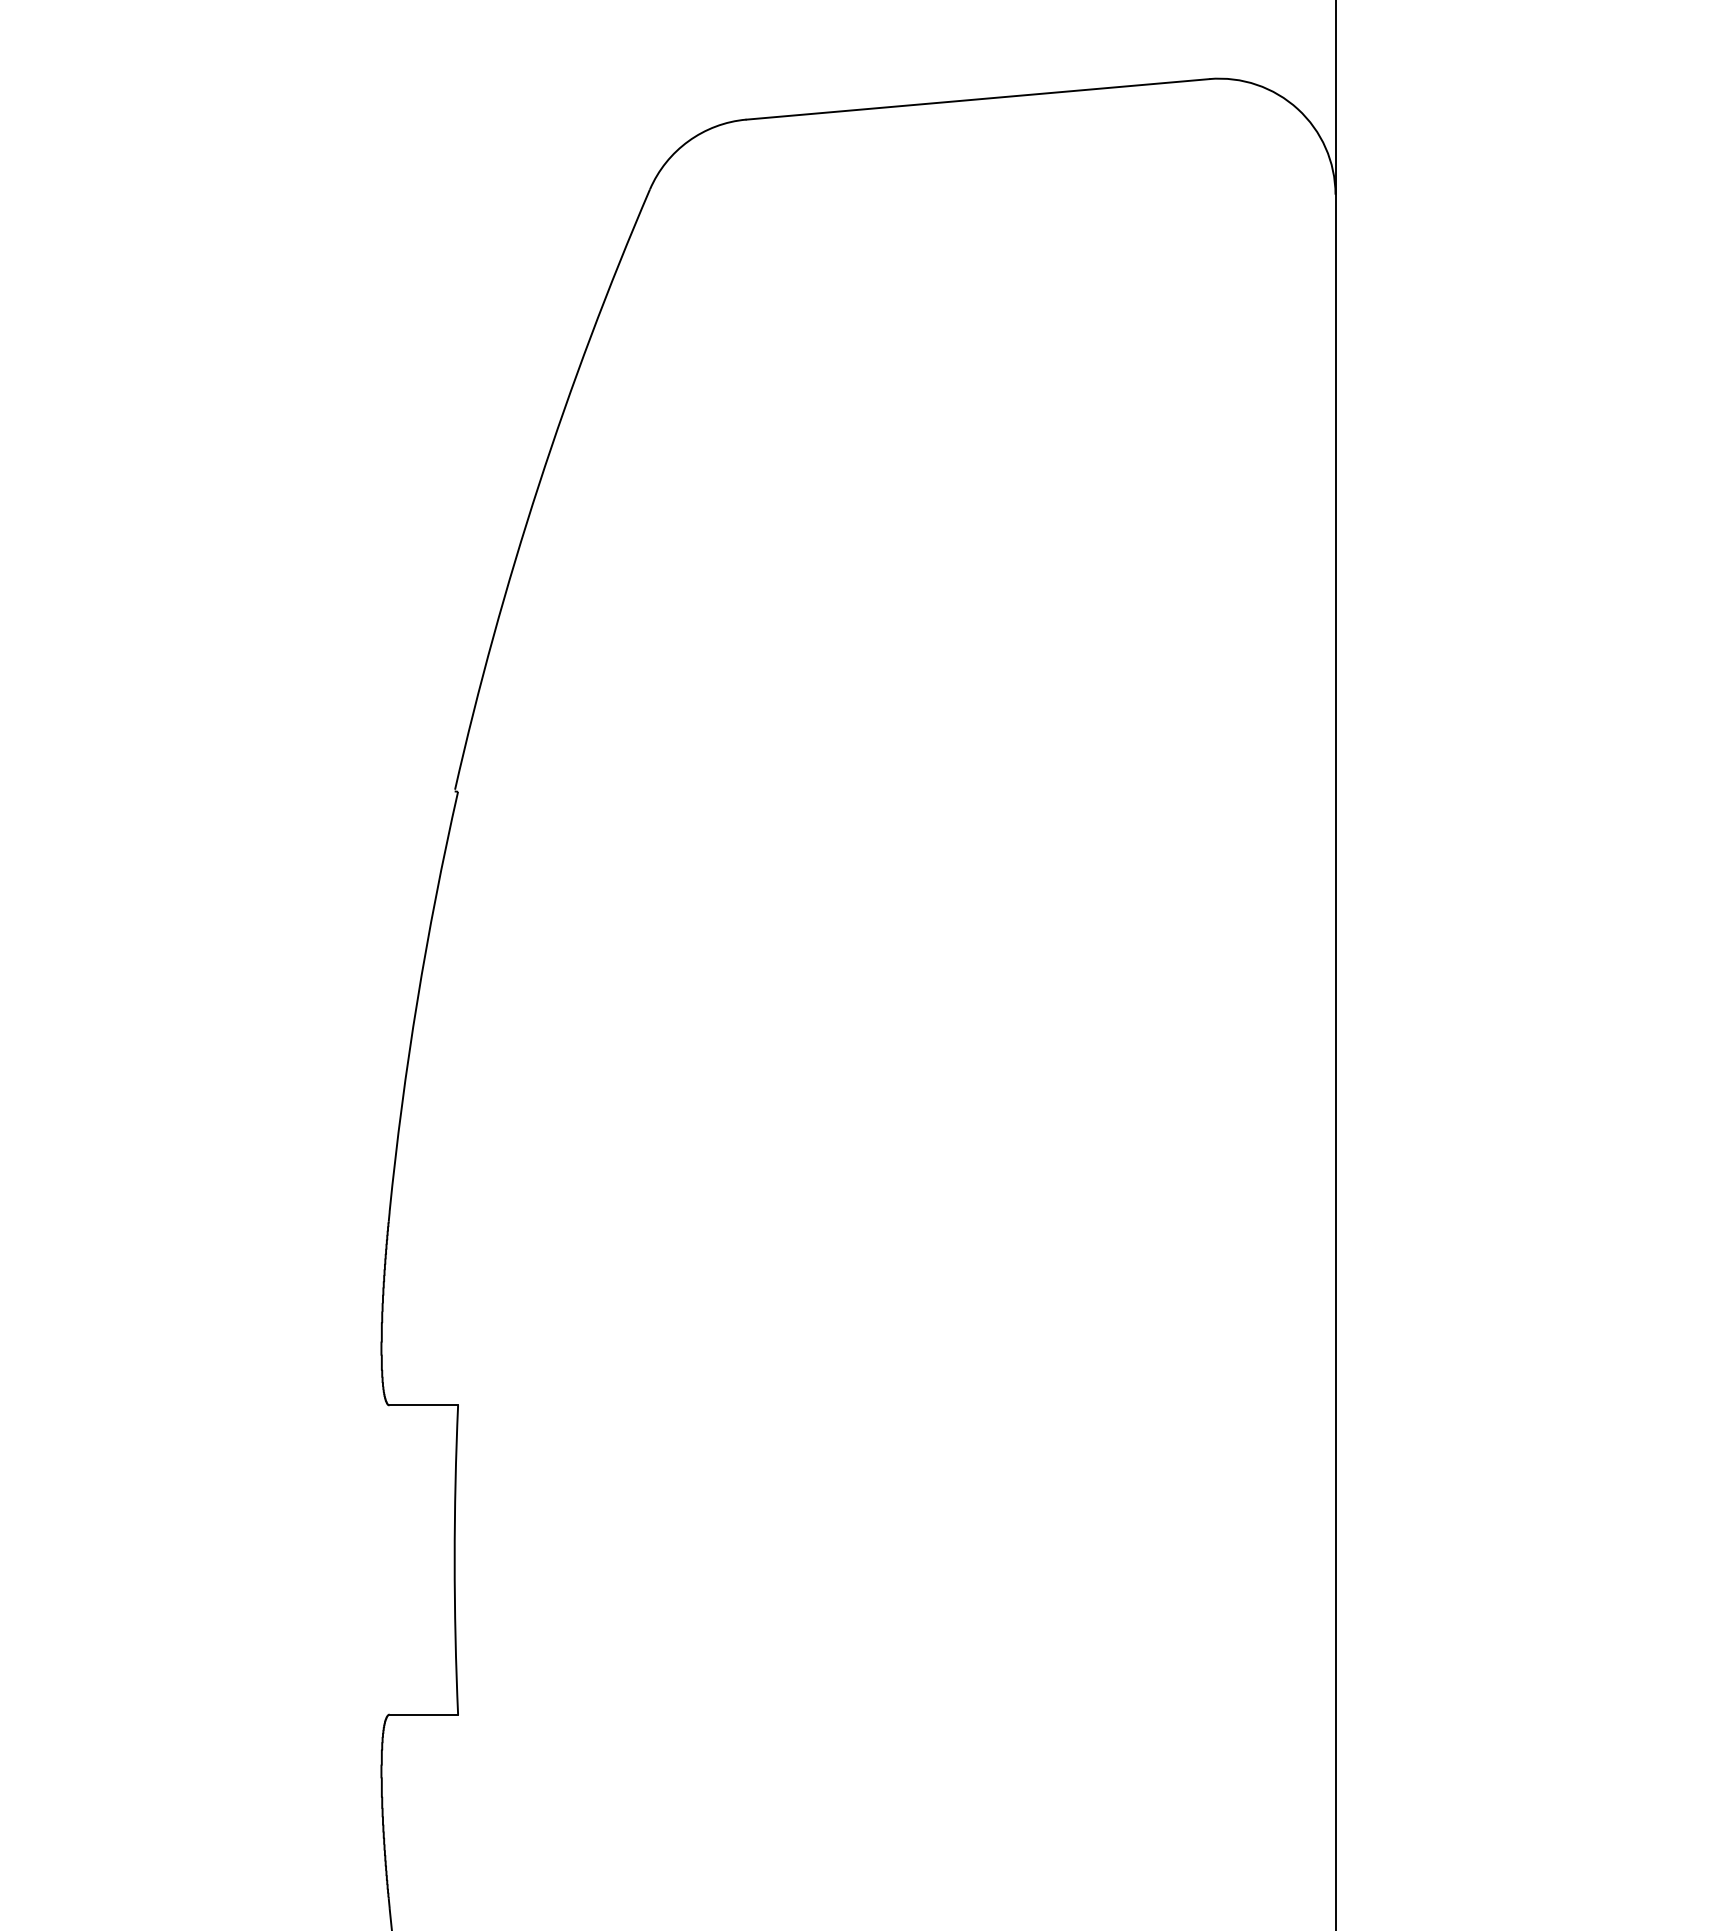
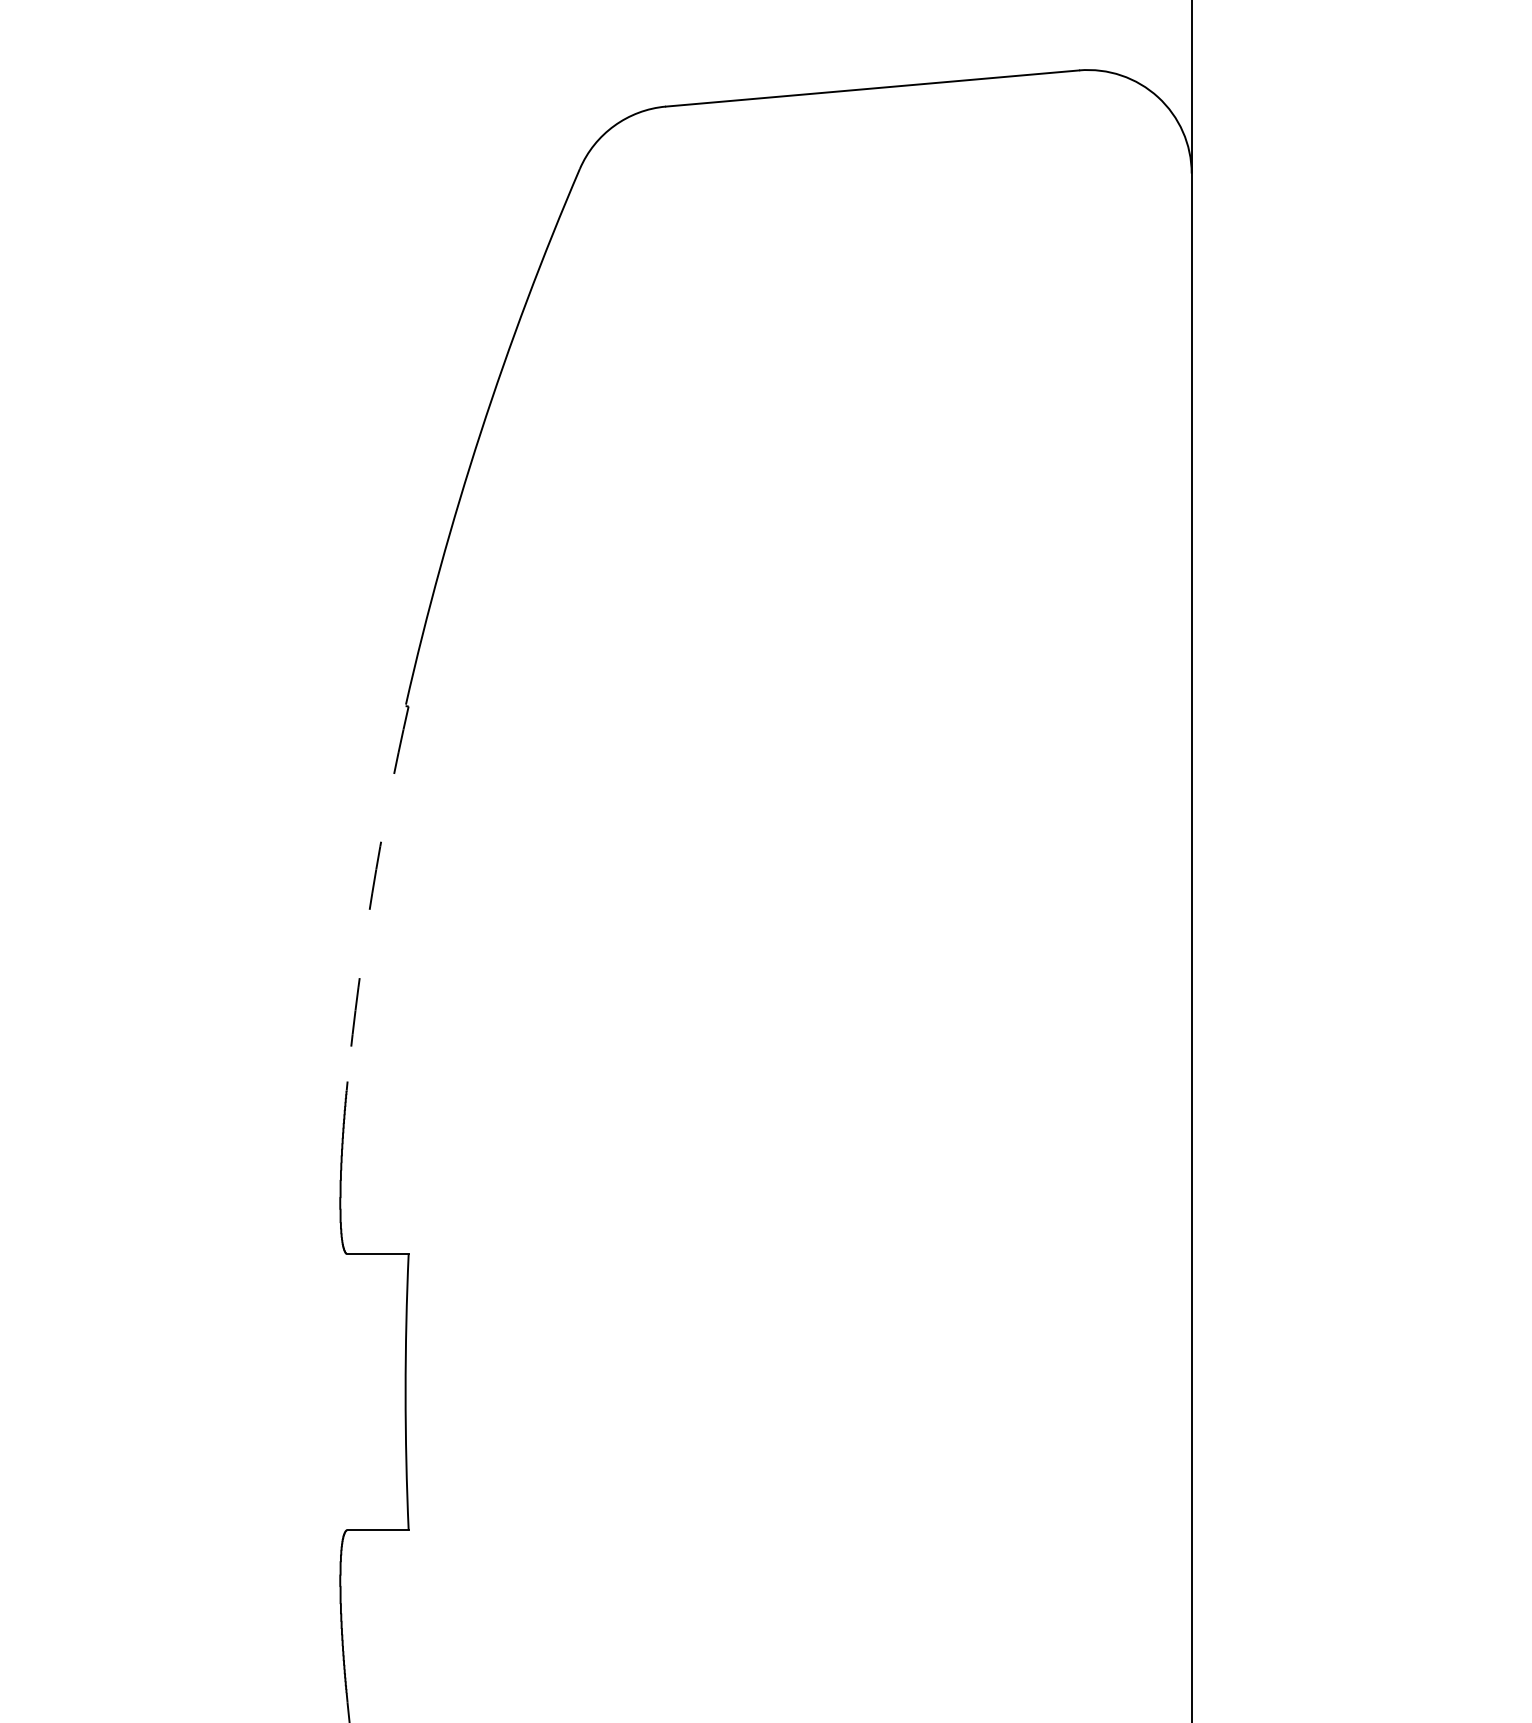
arc: (417, 1001) -> (372, 893), solid -> dashed

